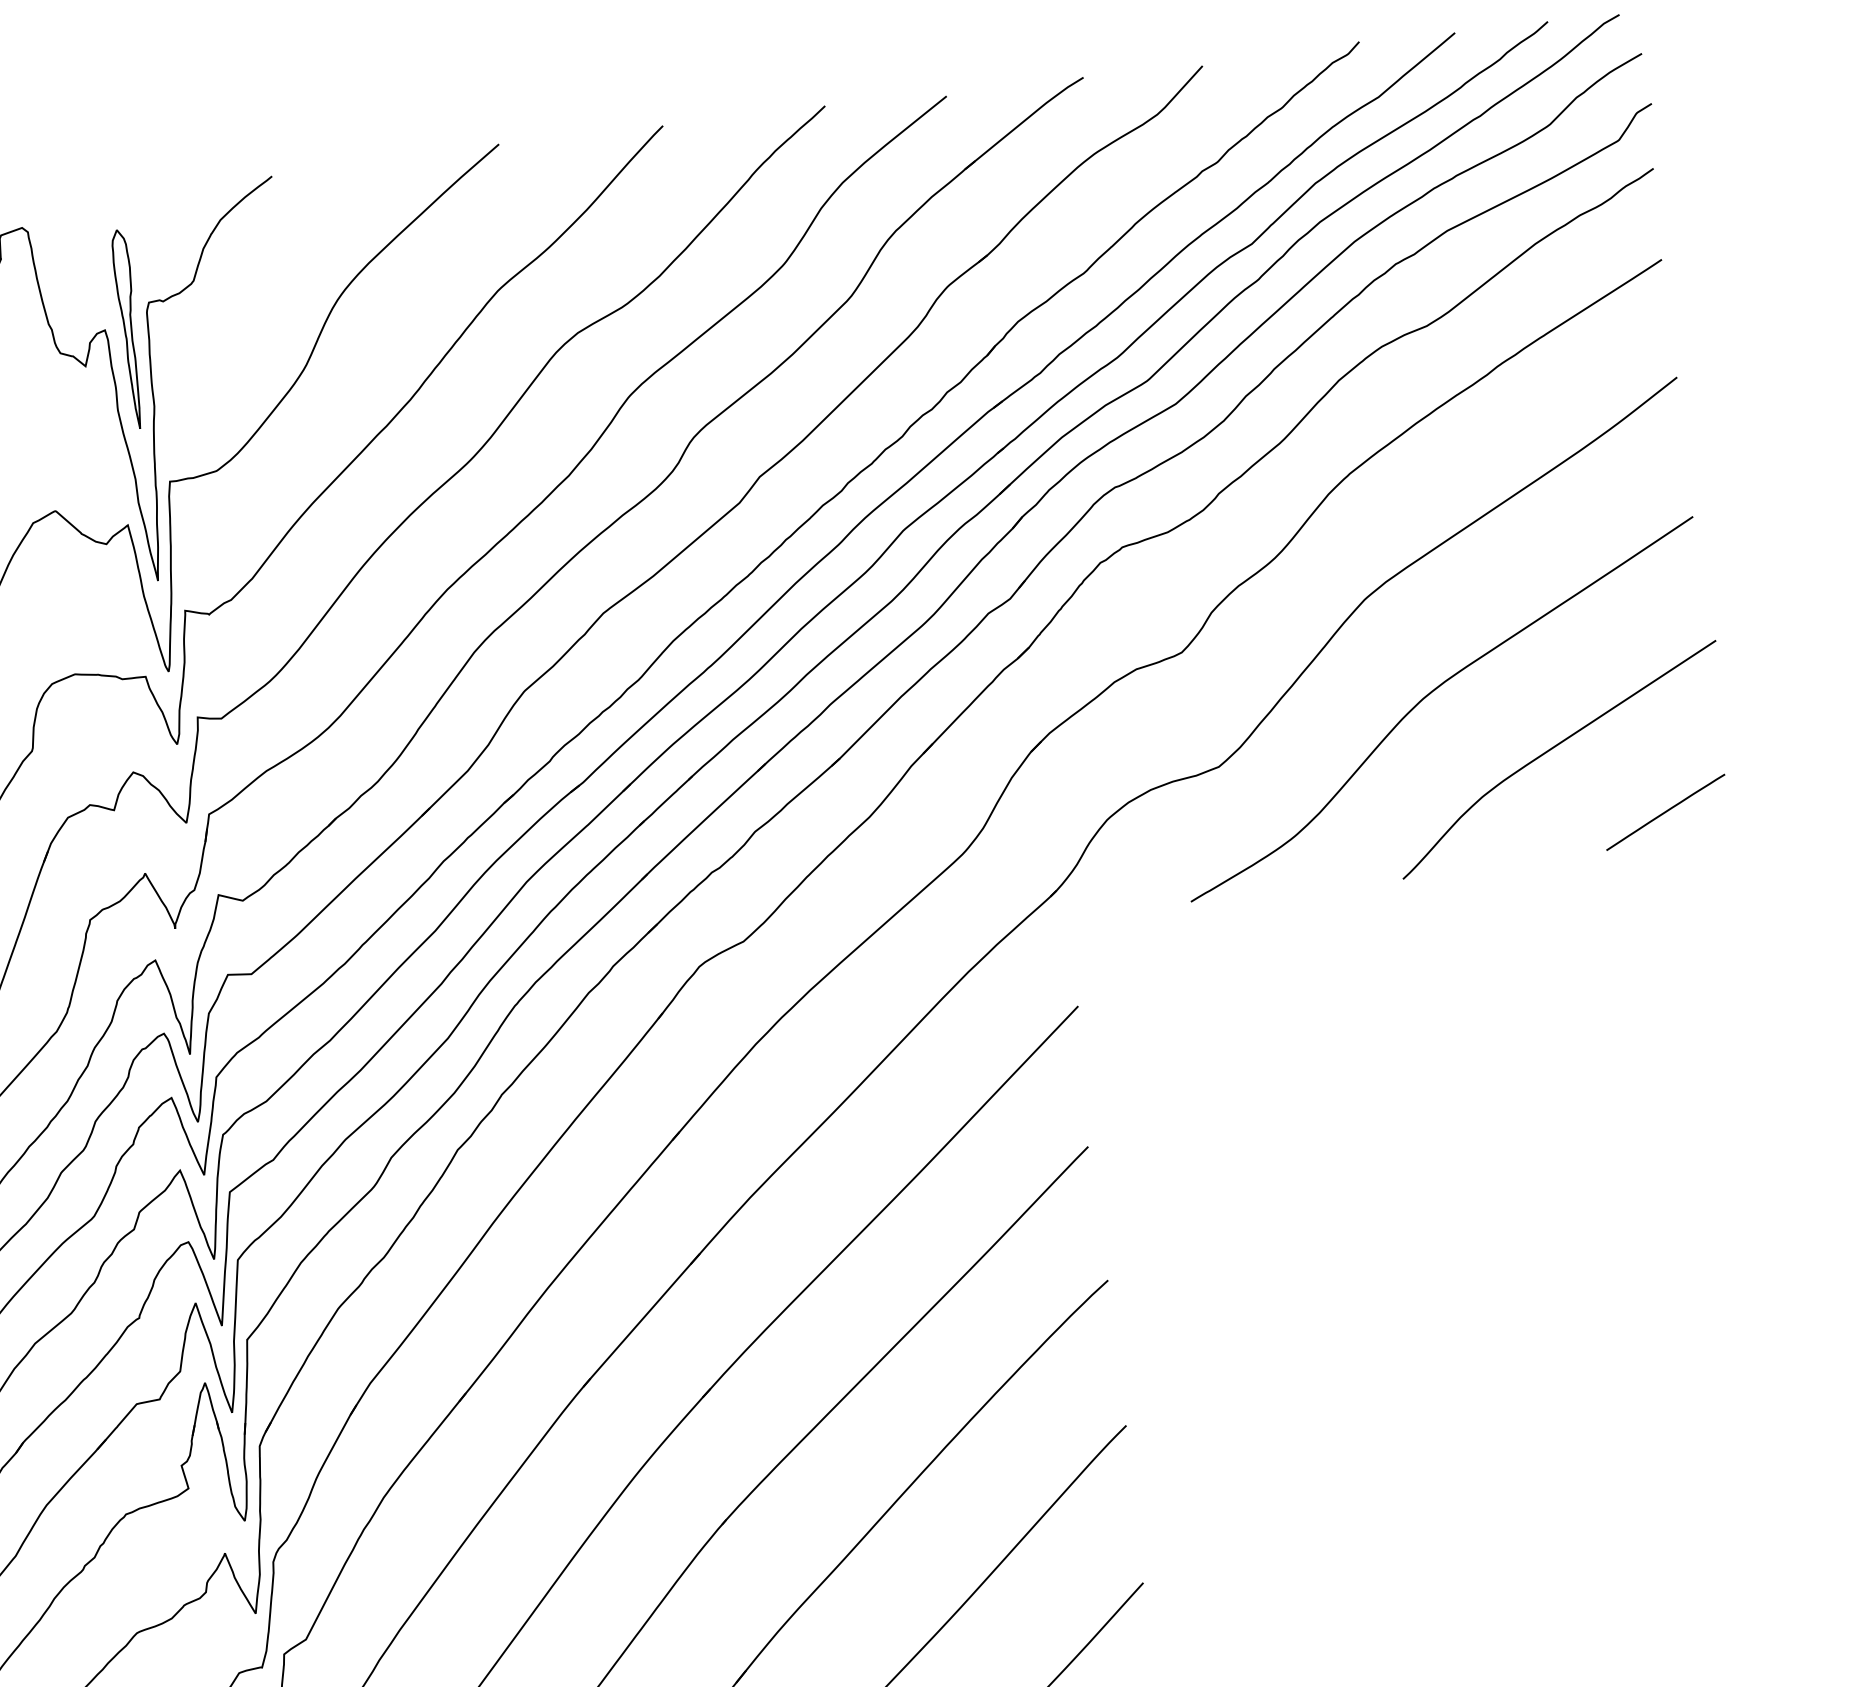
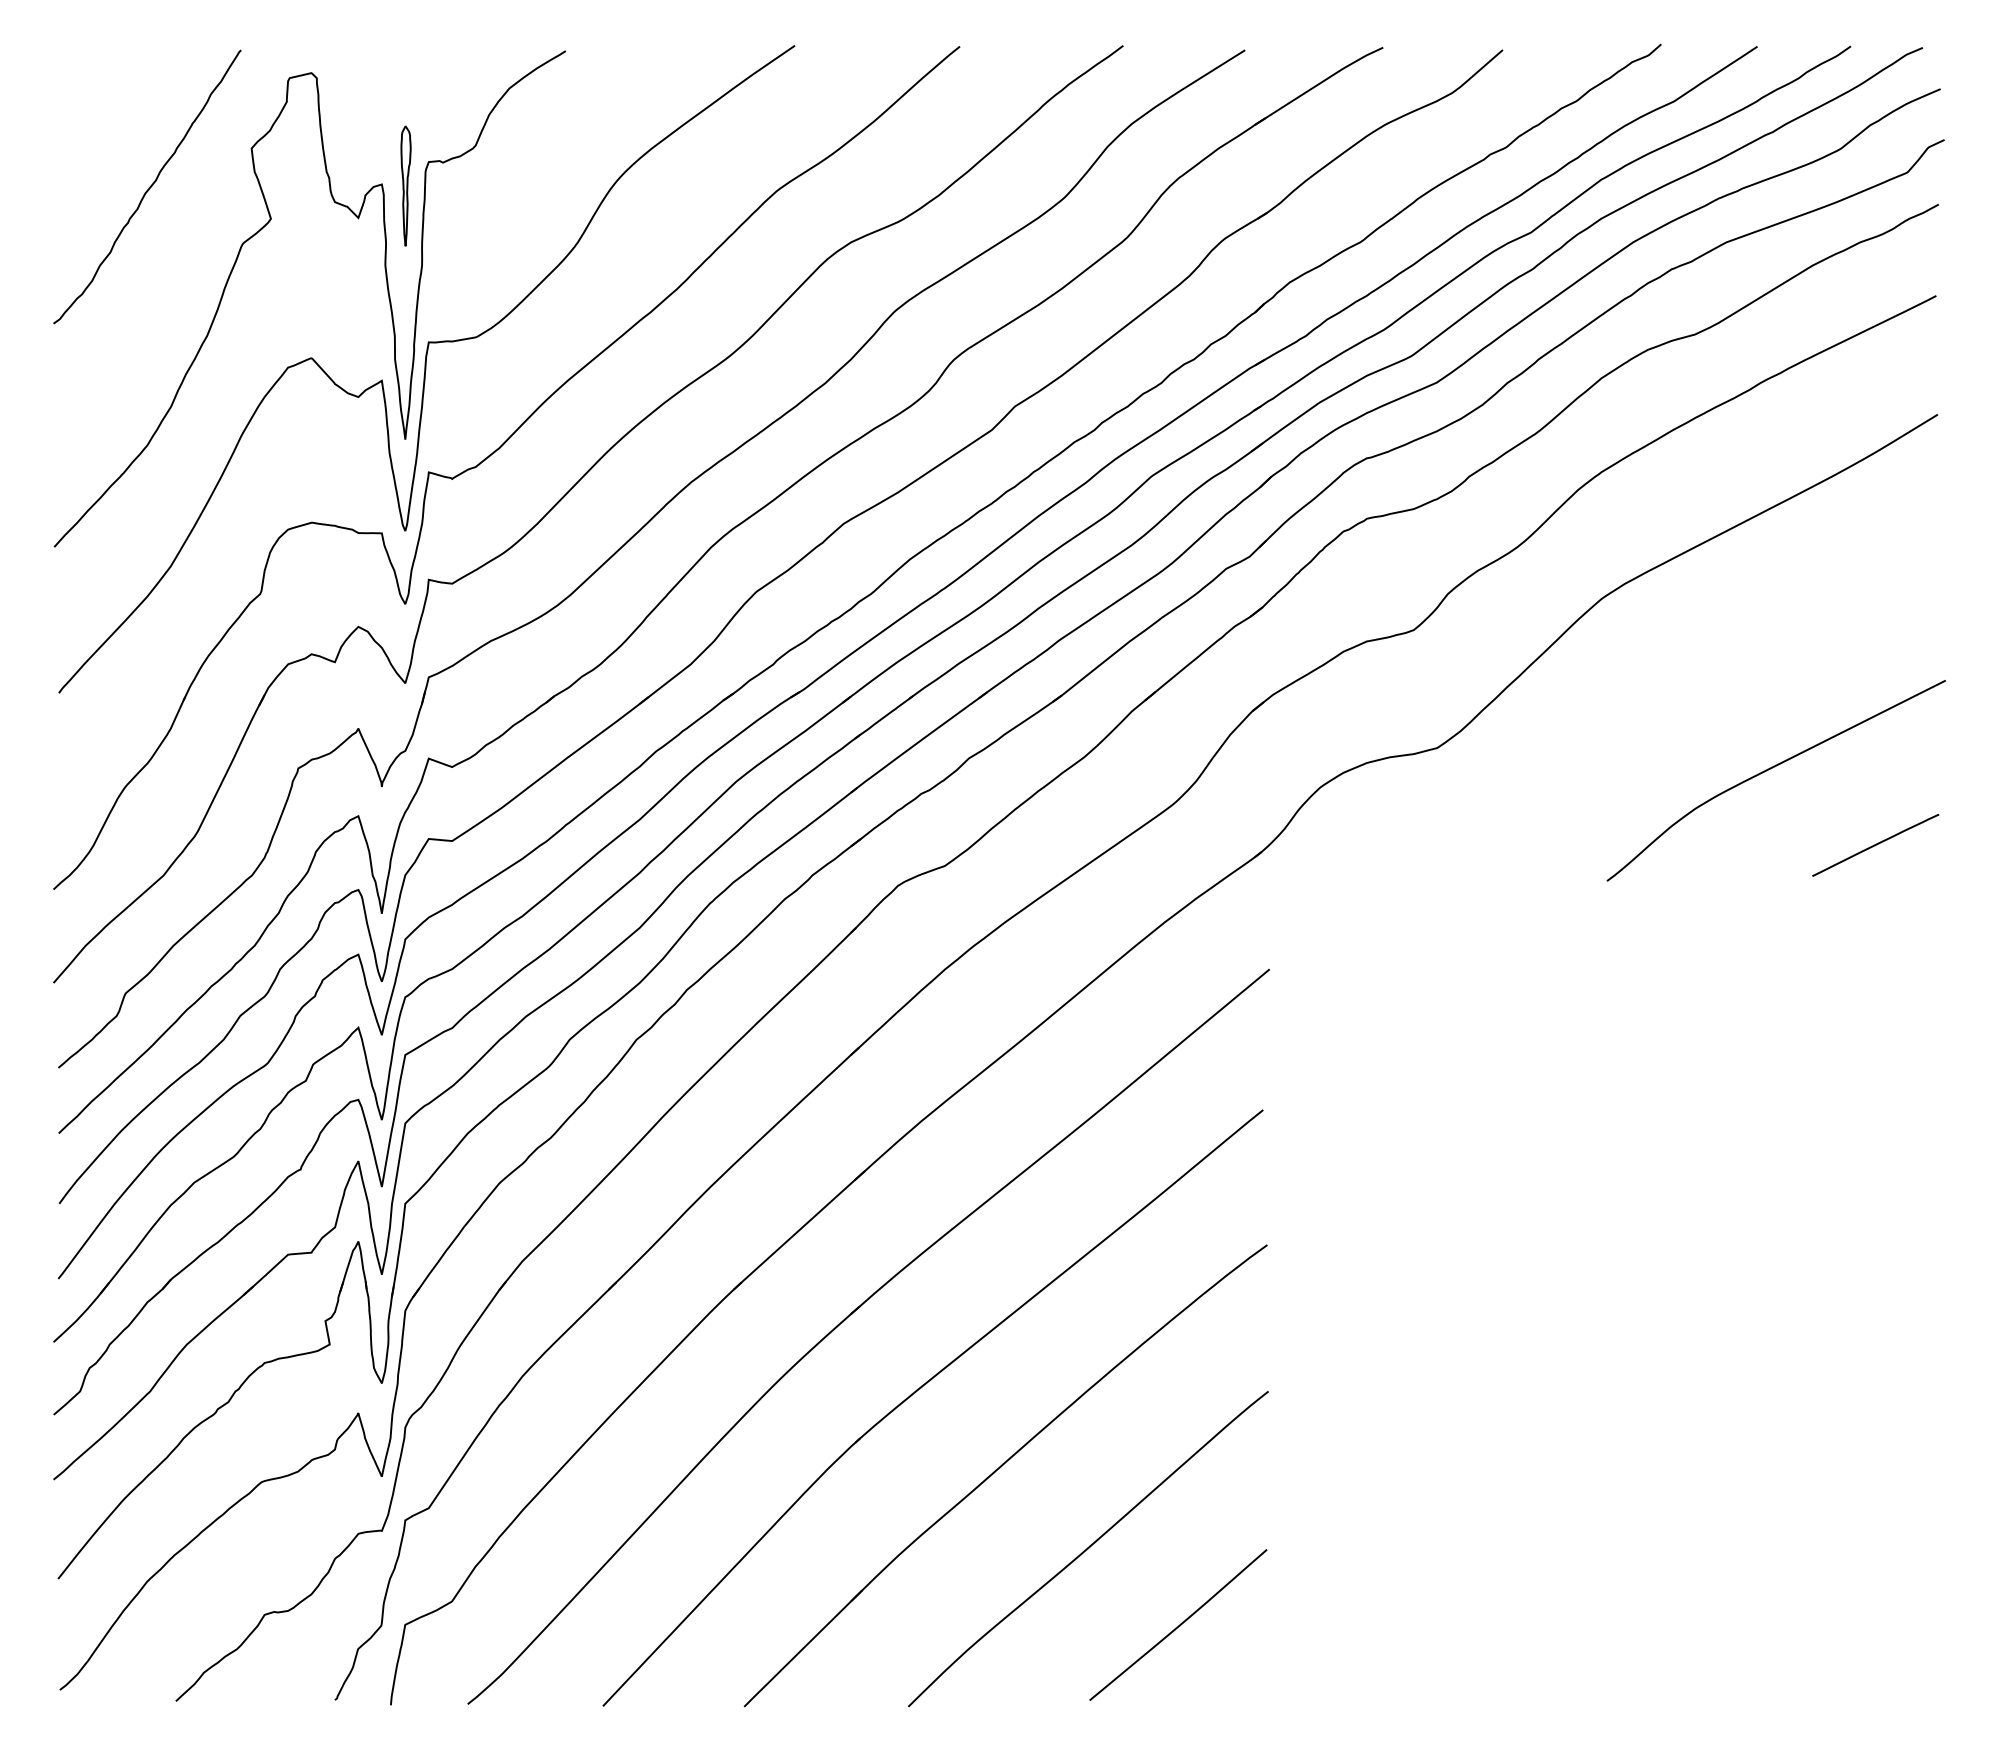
part: (128, 328) -> (405, 185), size x0.6
curve: (1431, 694) -> (1656, 700), removed

